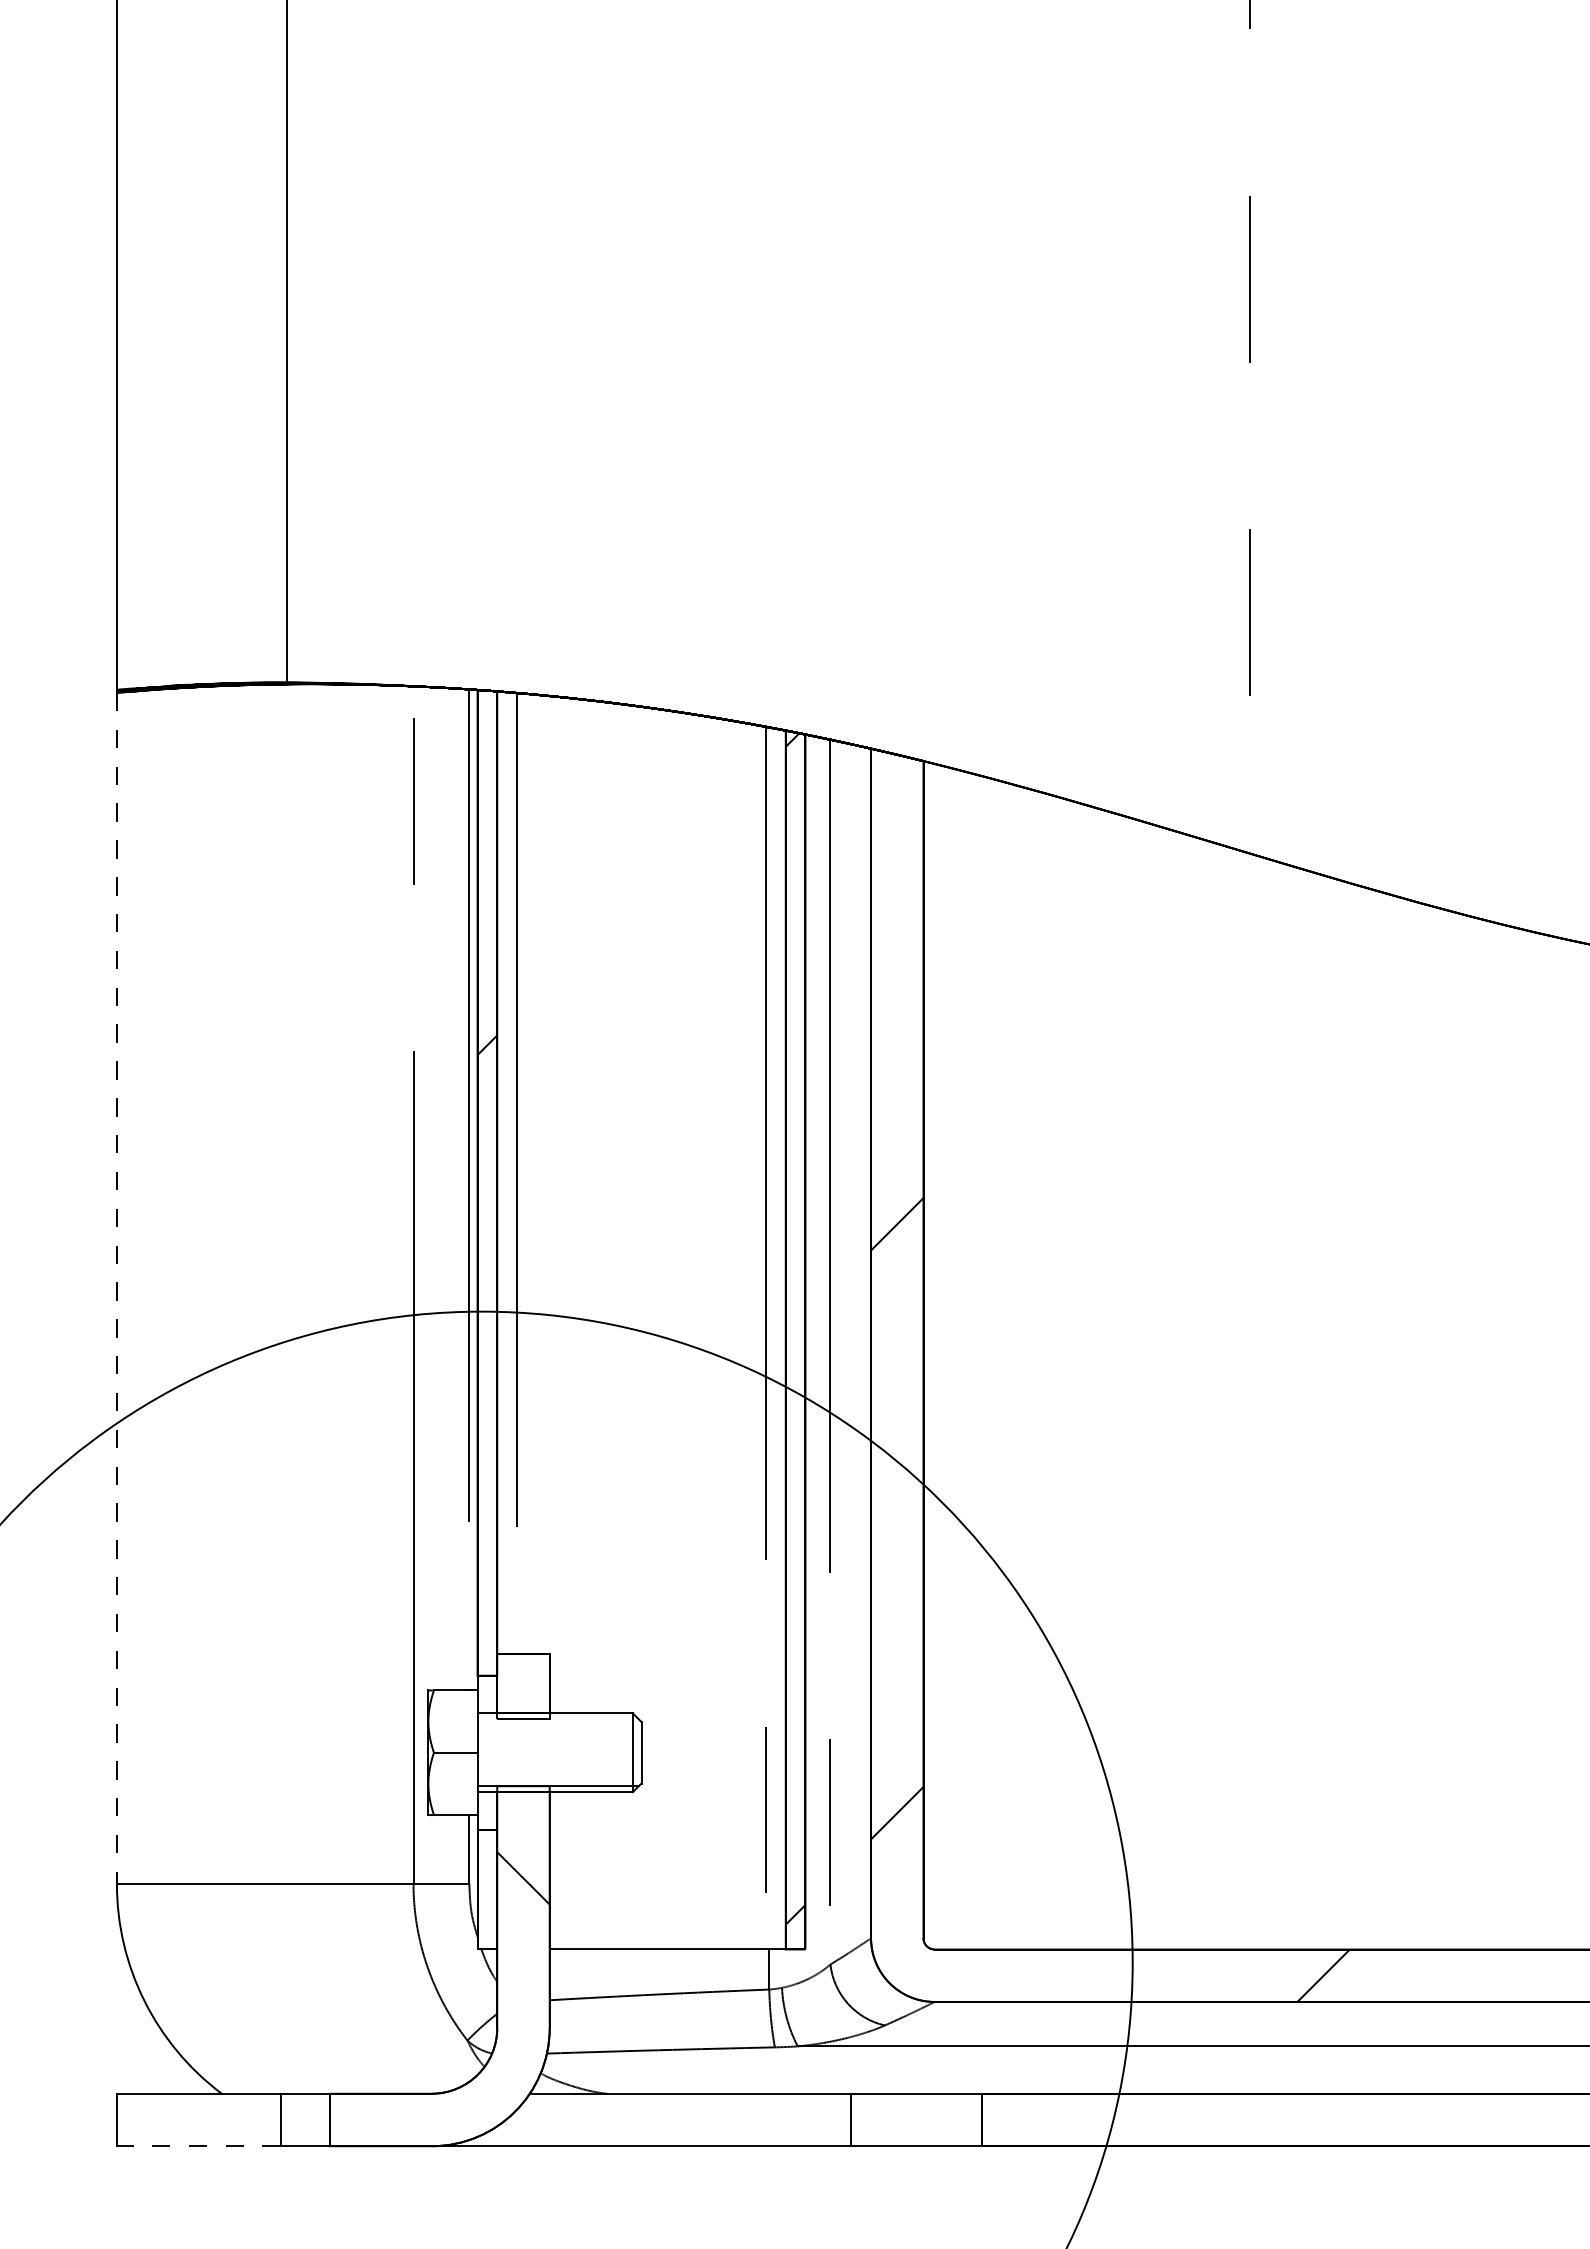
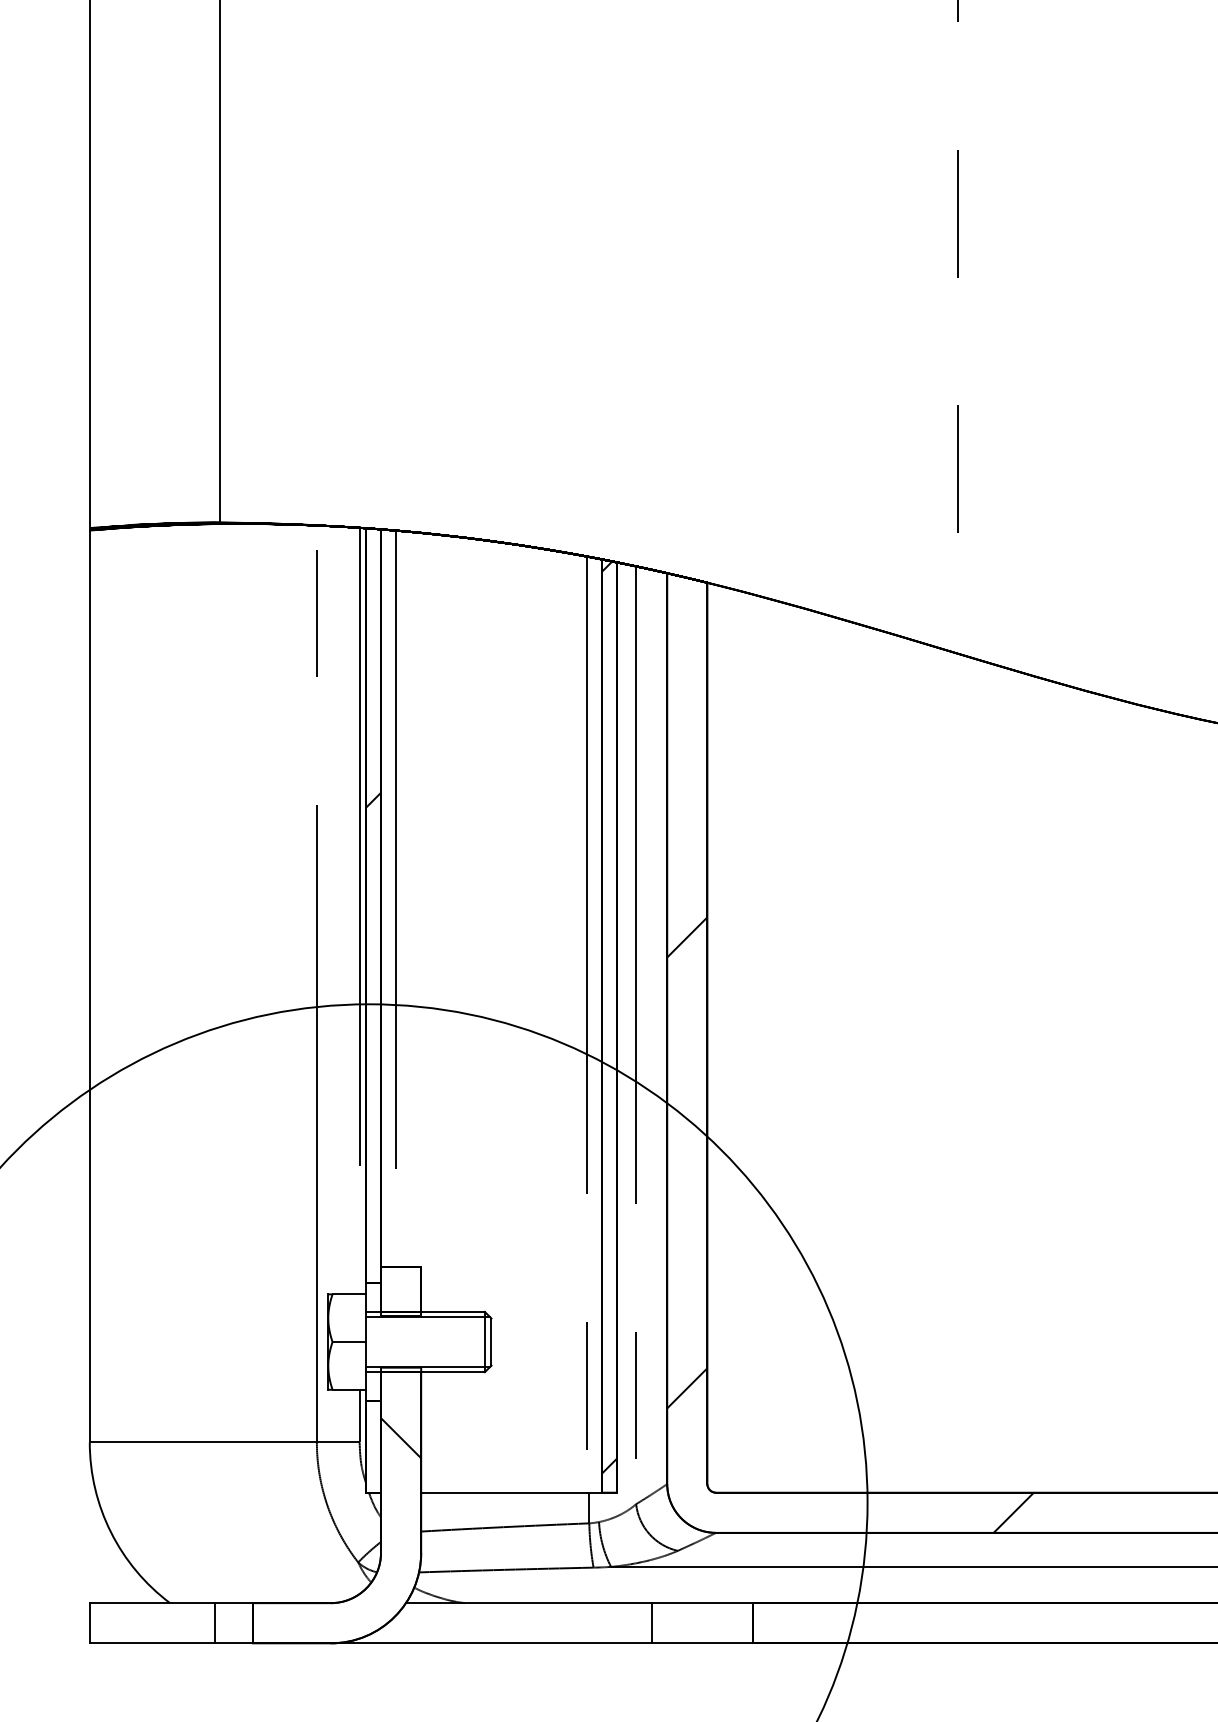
line: (116, 1288) -> (89, 986), dashed -> solid
line: (558, 1719) -> (427, 1316), added
line: (198, 2146) -> (152, 1643), dashed -> solid

